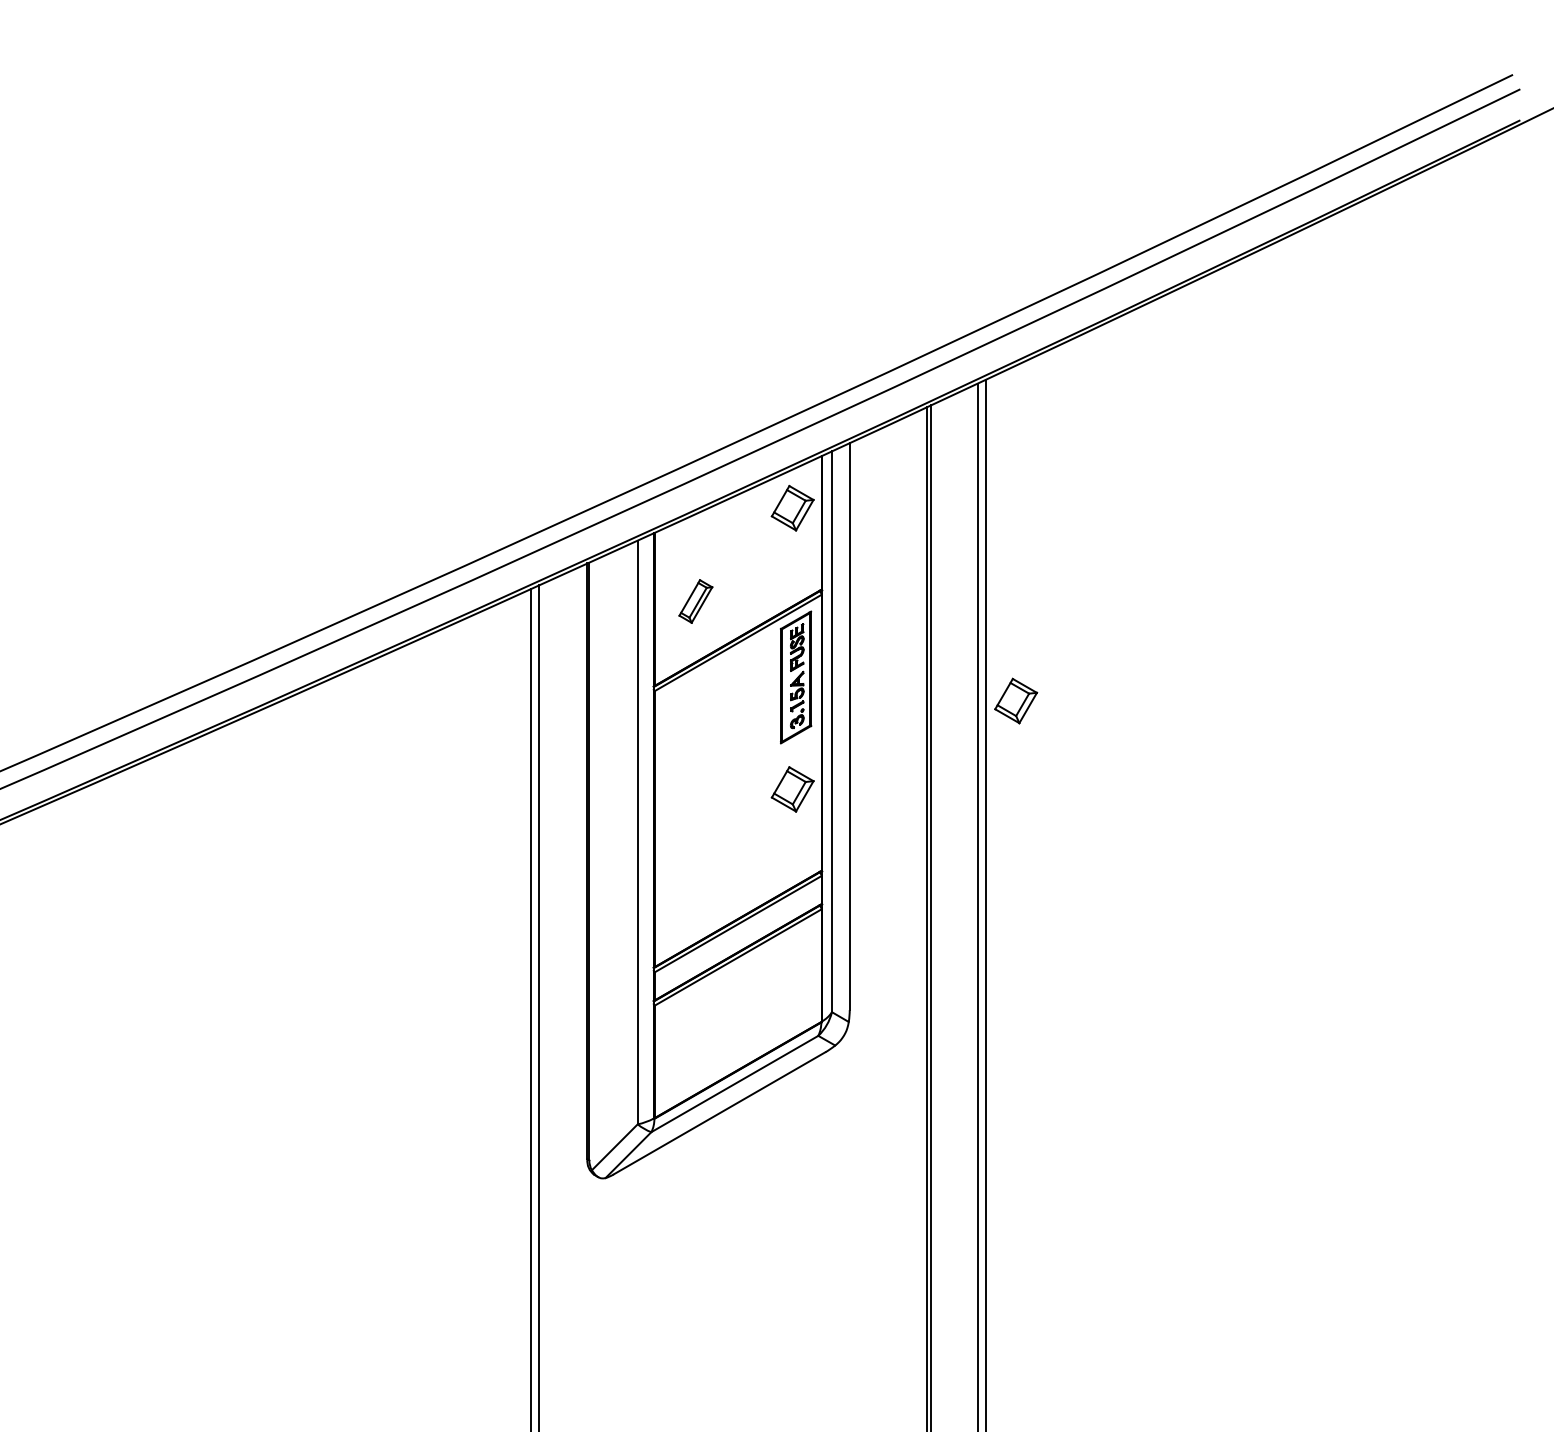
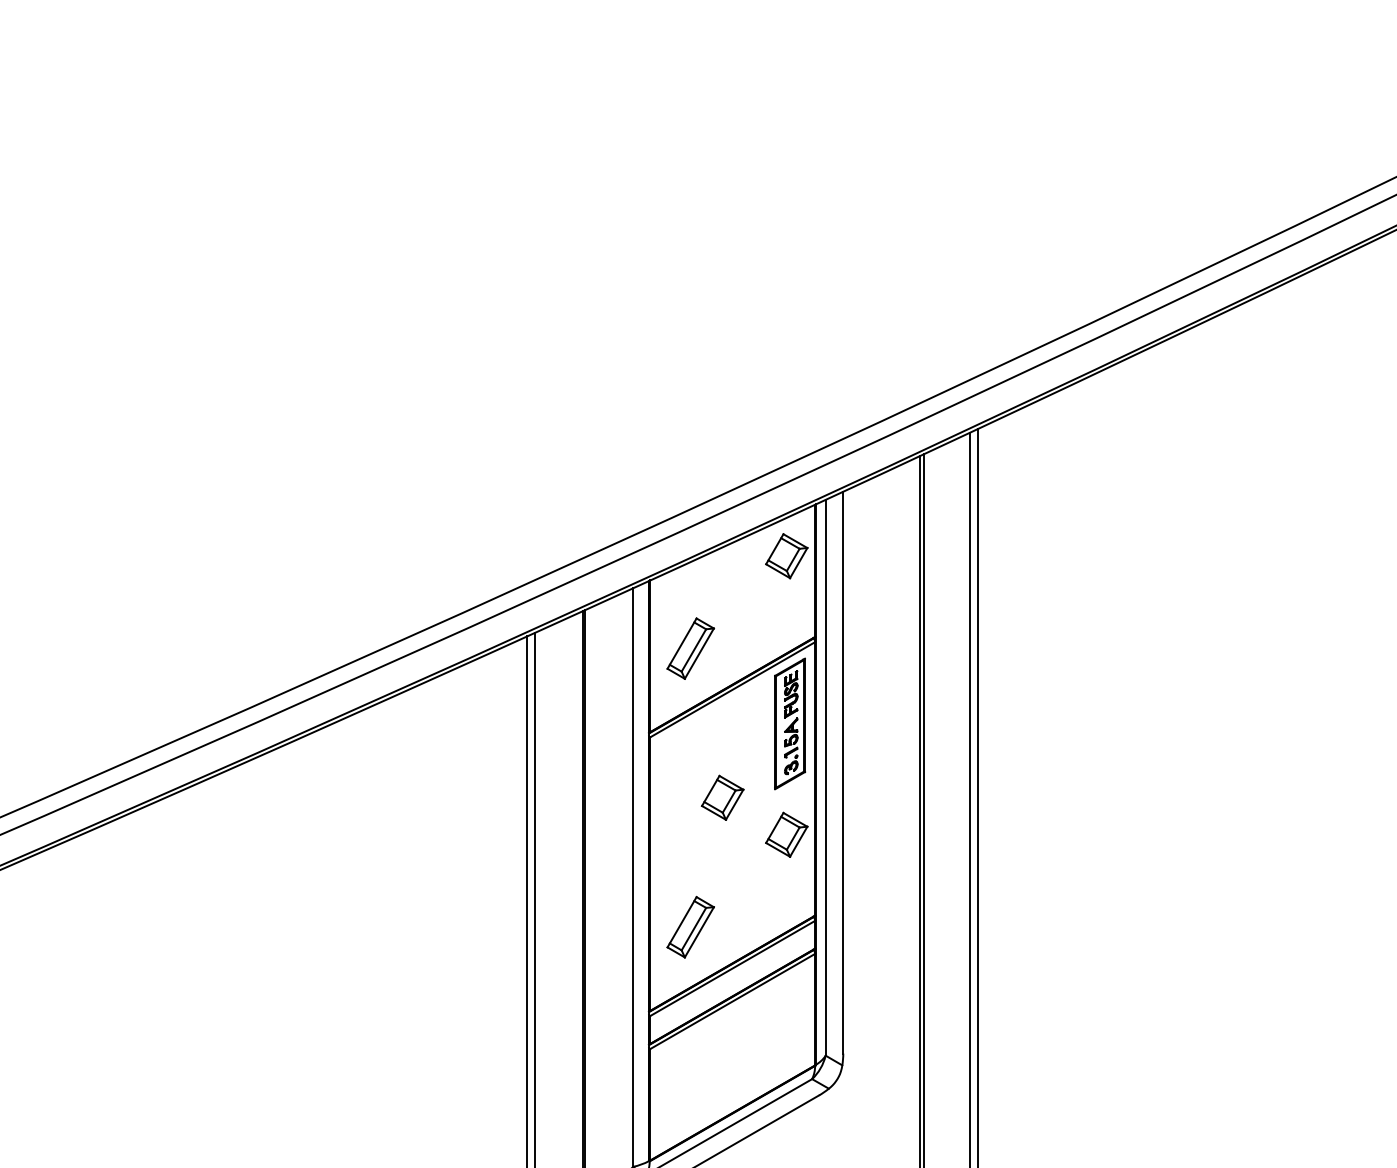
part: (695, 601) -> (690, 648), size x1.43
part: (1016, 700) -> (723, 797), moved
part: (695, 882) -> (690, 927), added

